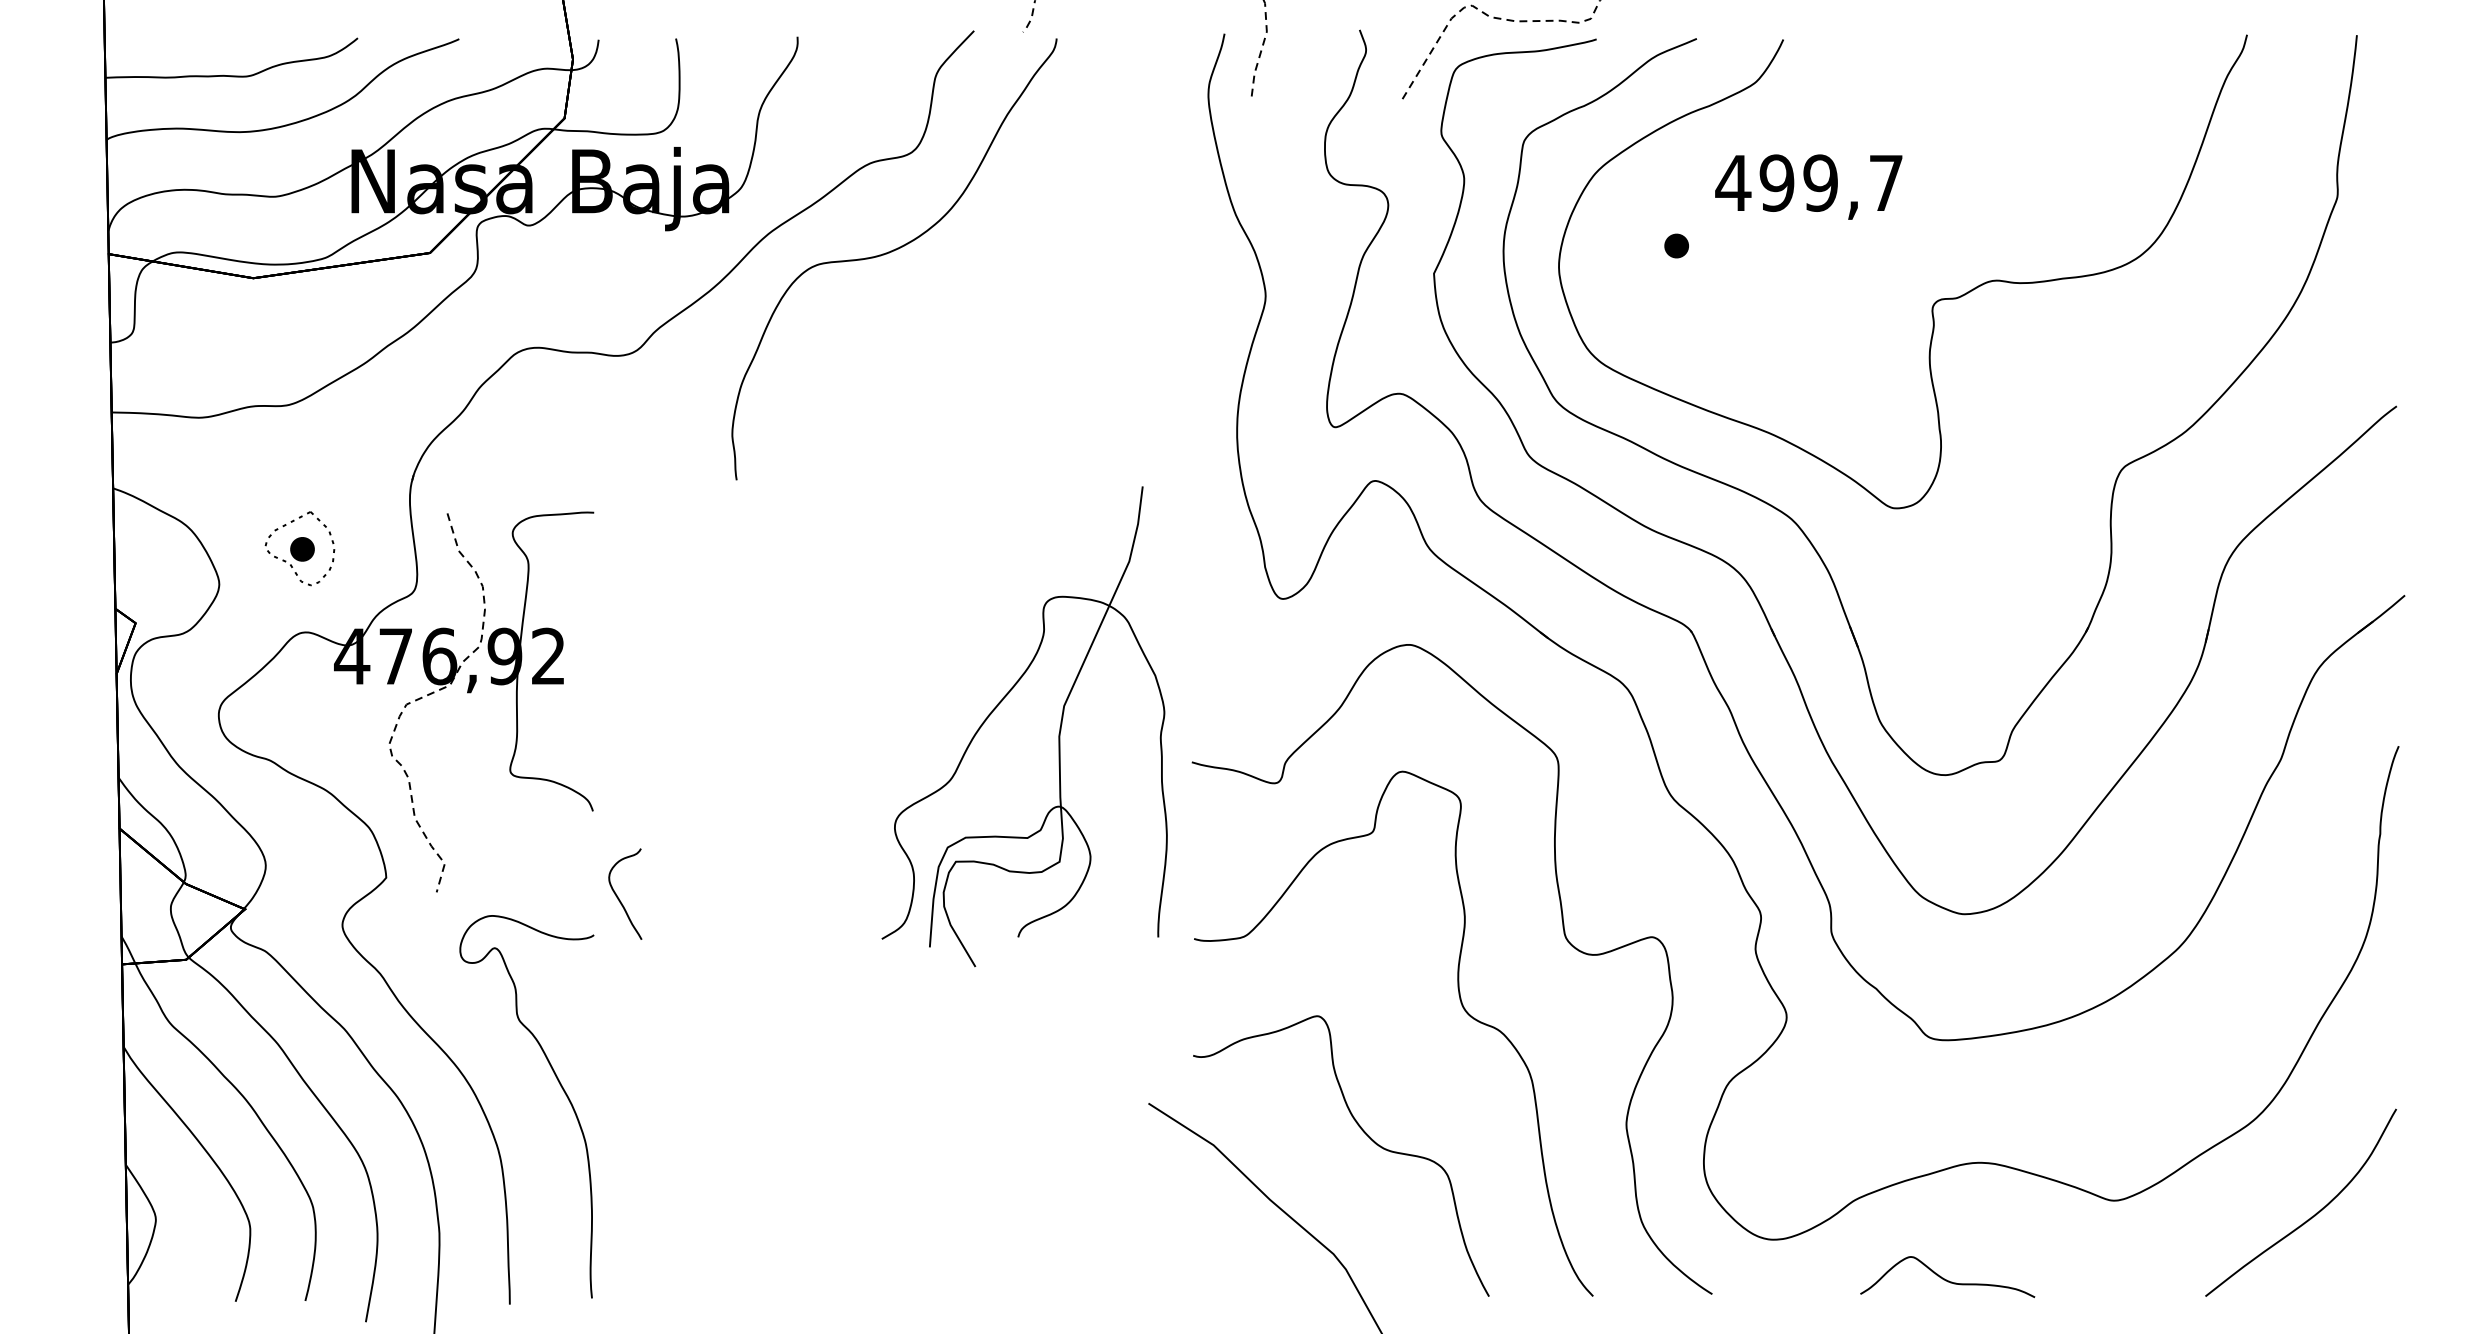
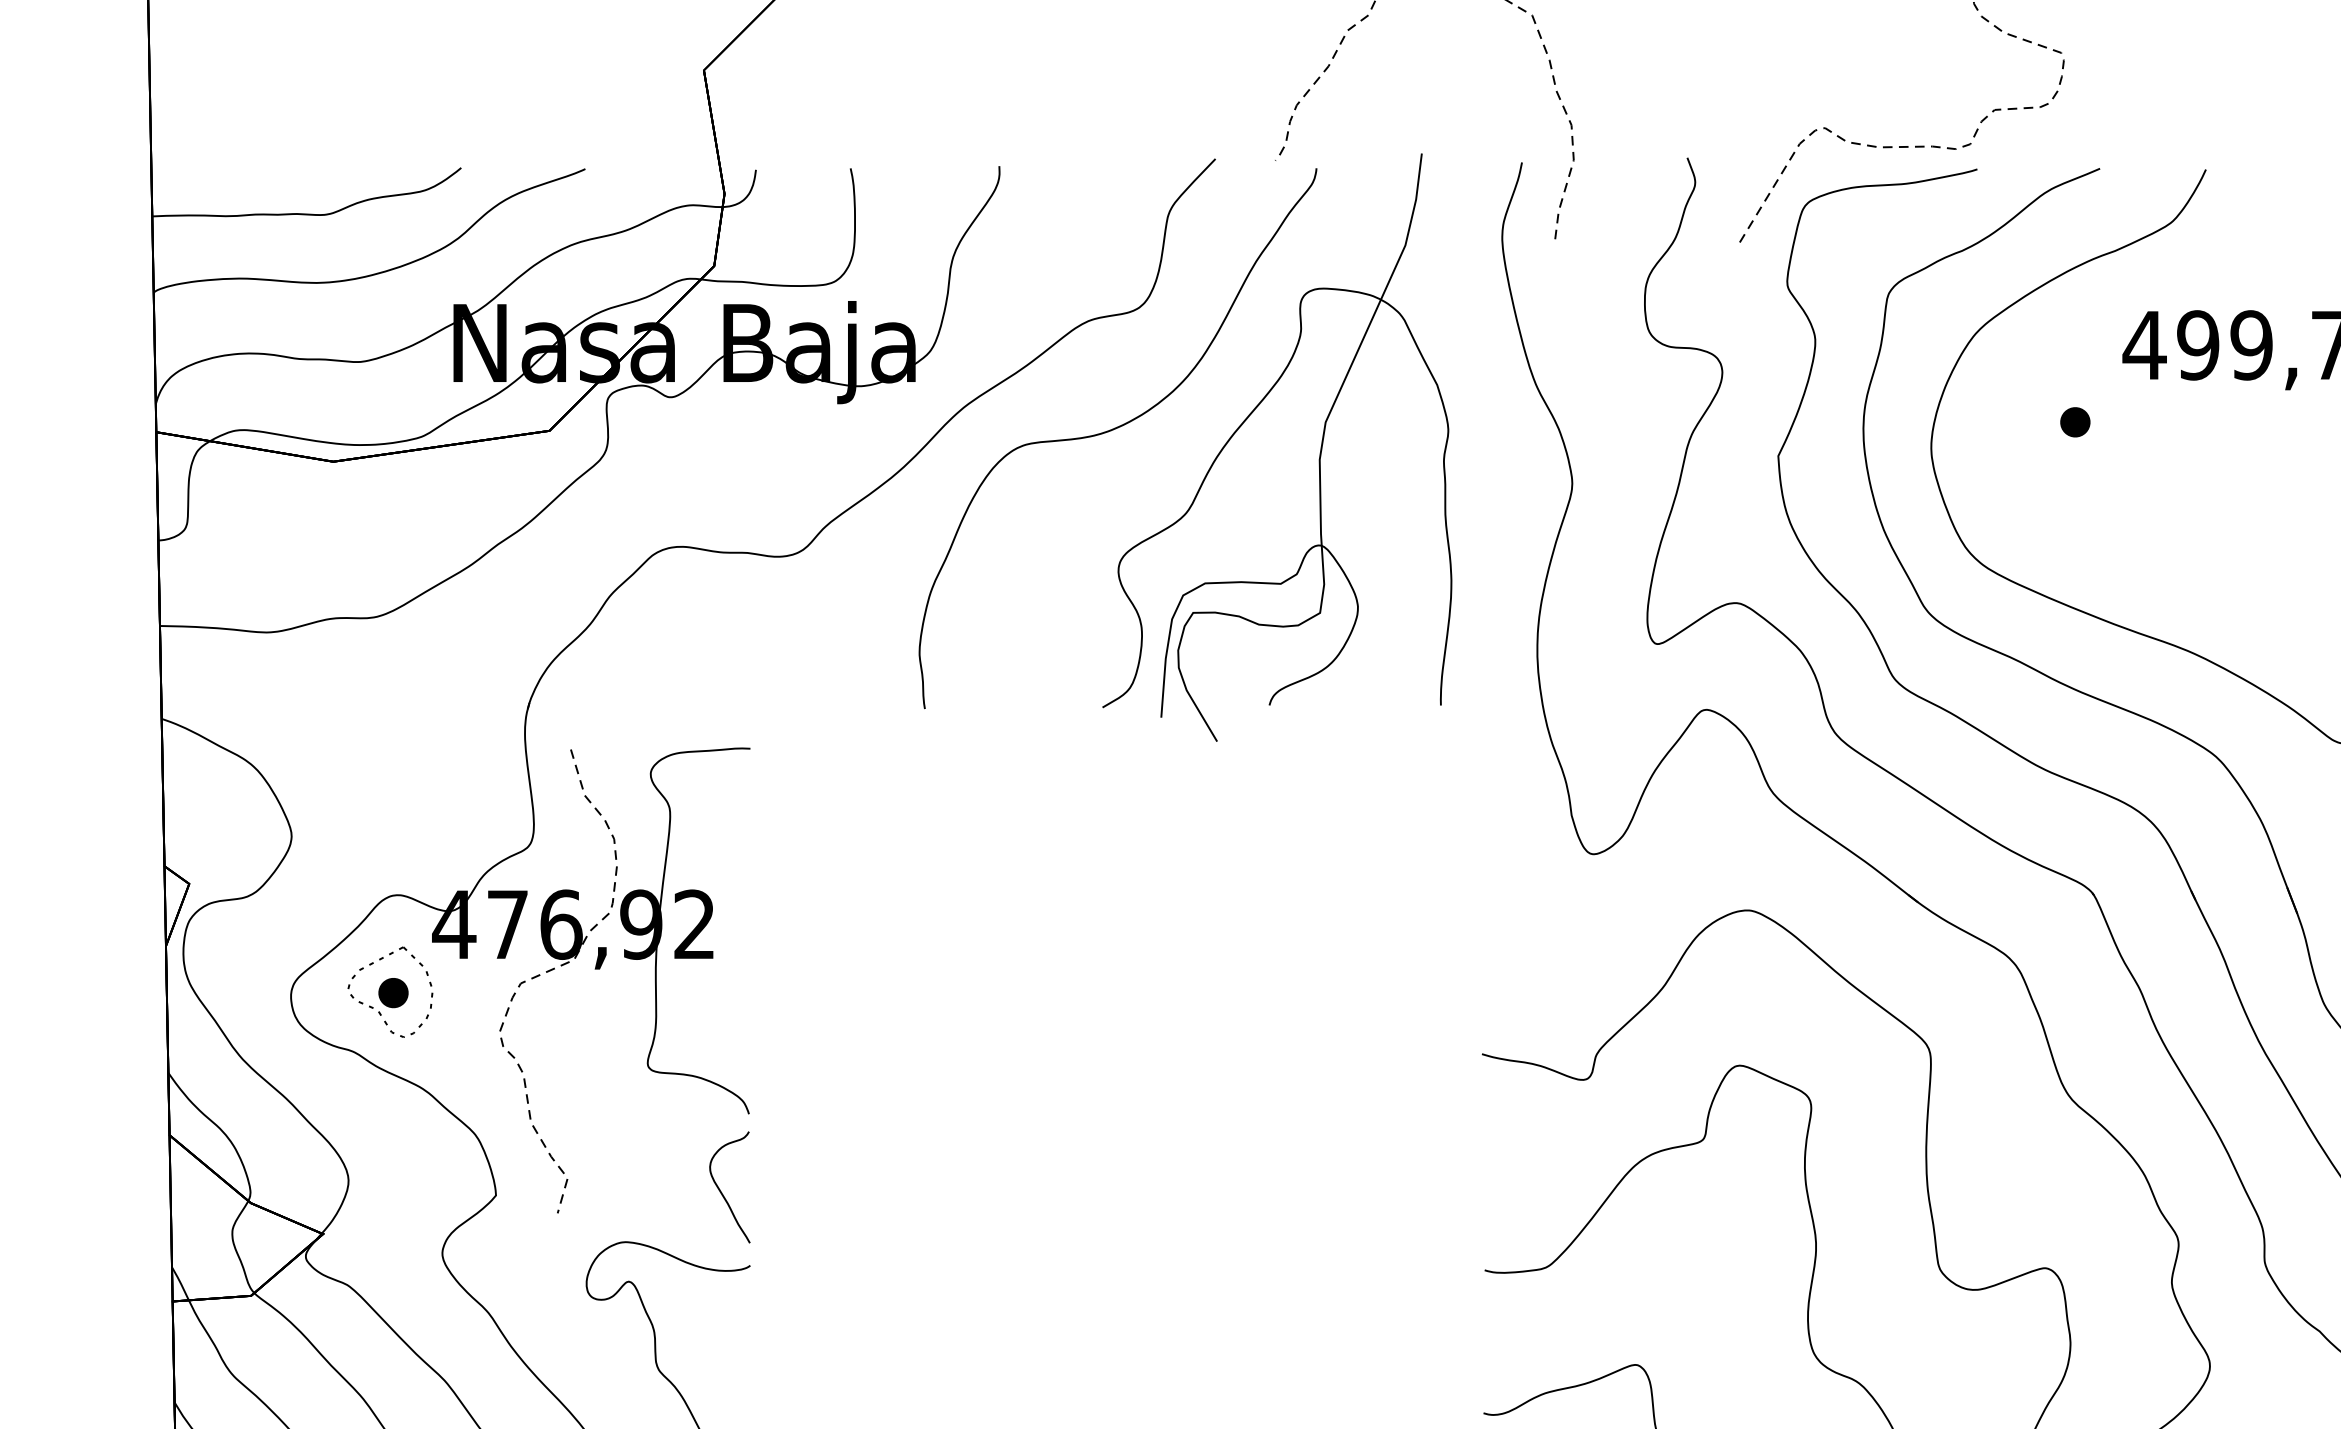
part: (299, 548) -> (389, 991), moved
part: (997, 707) -> (1244, 424), moved
curve: (618, 896) -> (721, 1190), moved

